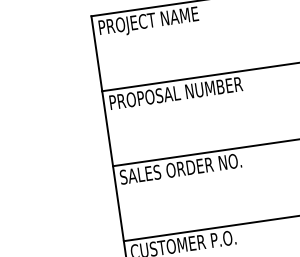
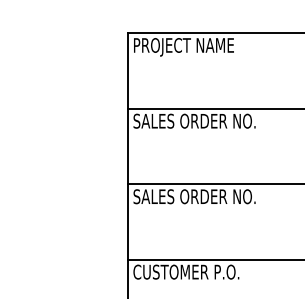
text: (175, 92) -> (200, 120), PROPOSAL NUMBER -> SALES ORDER NO.

